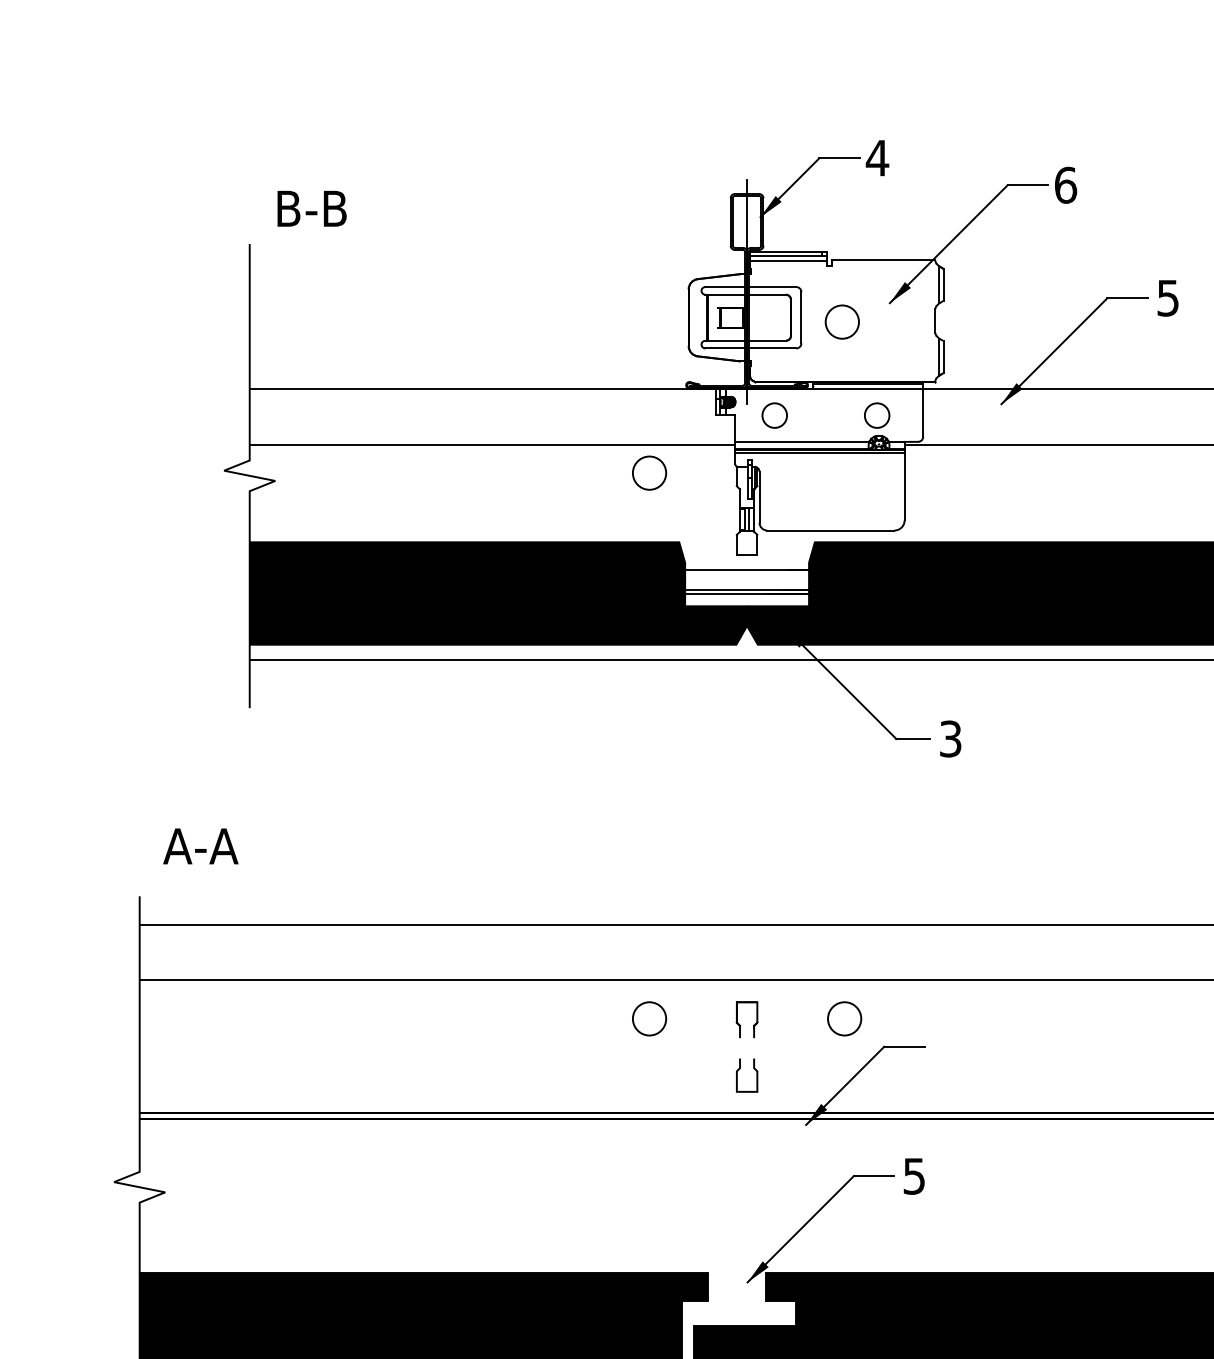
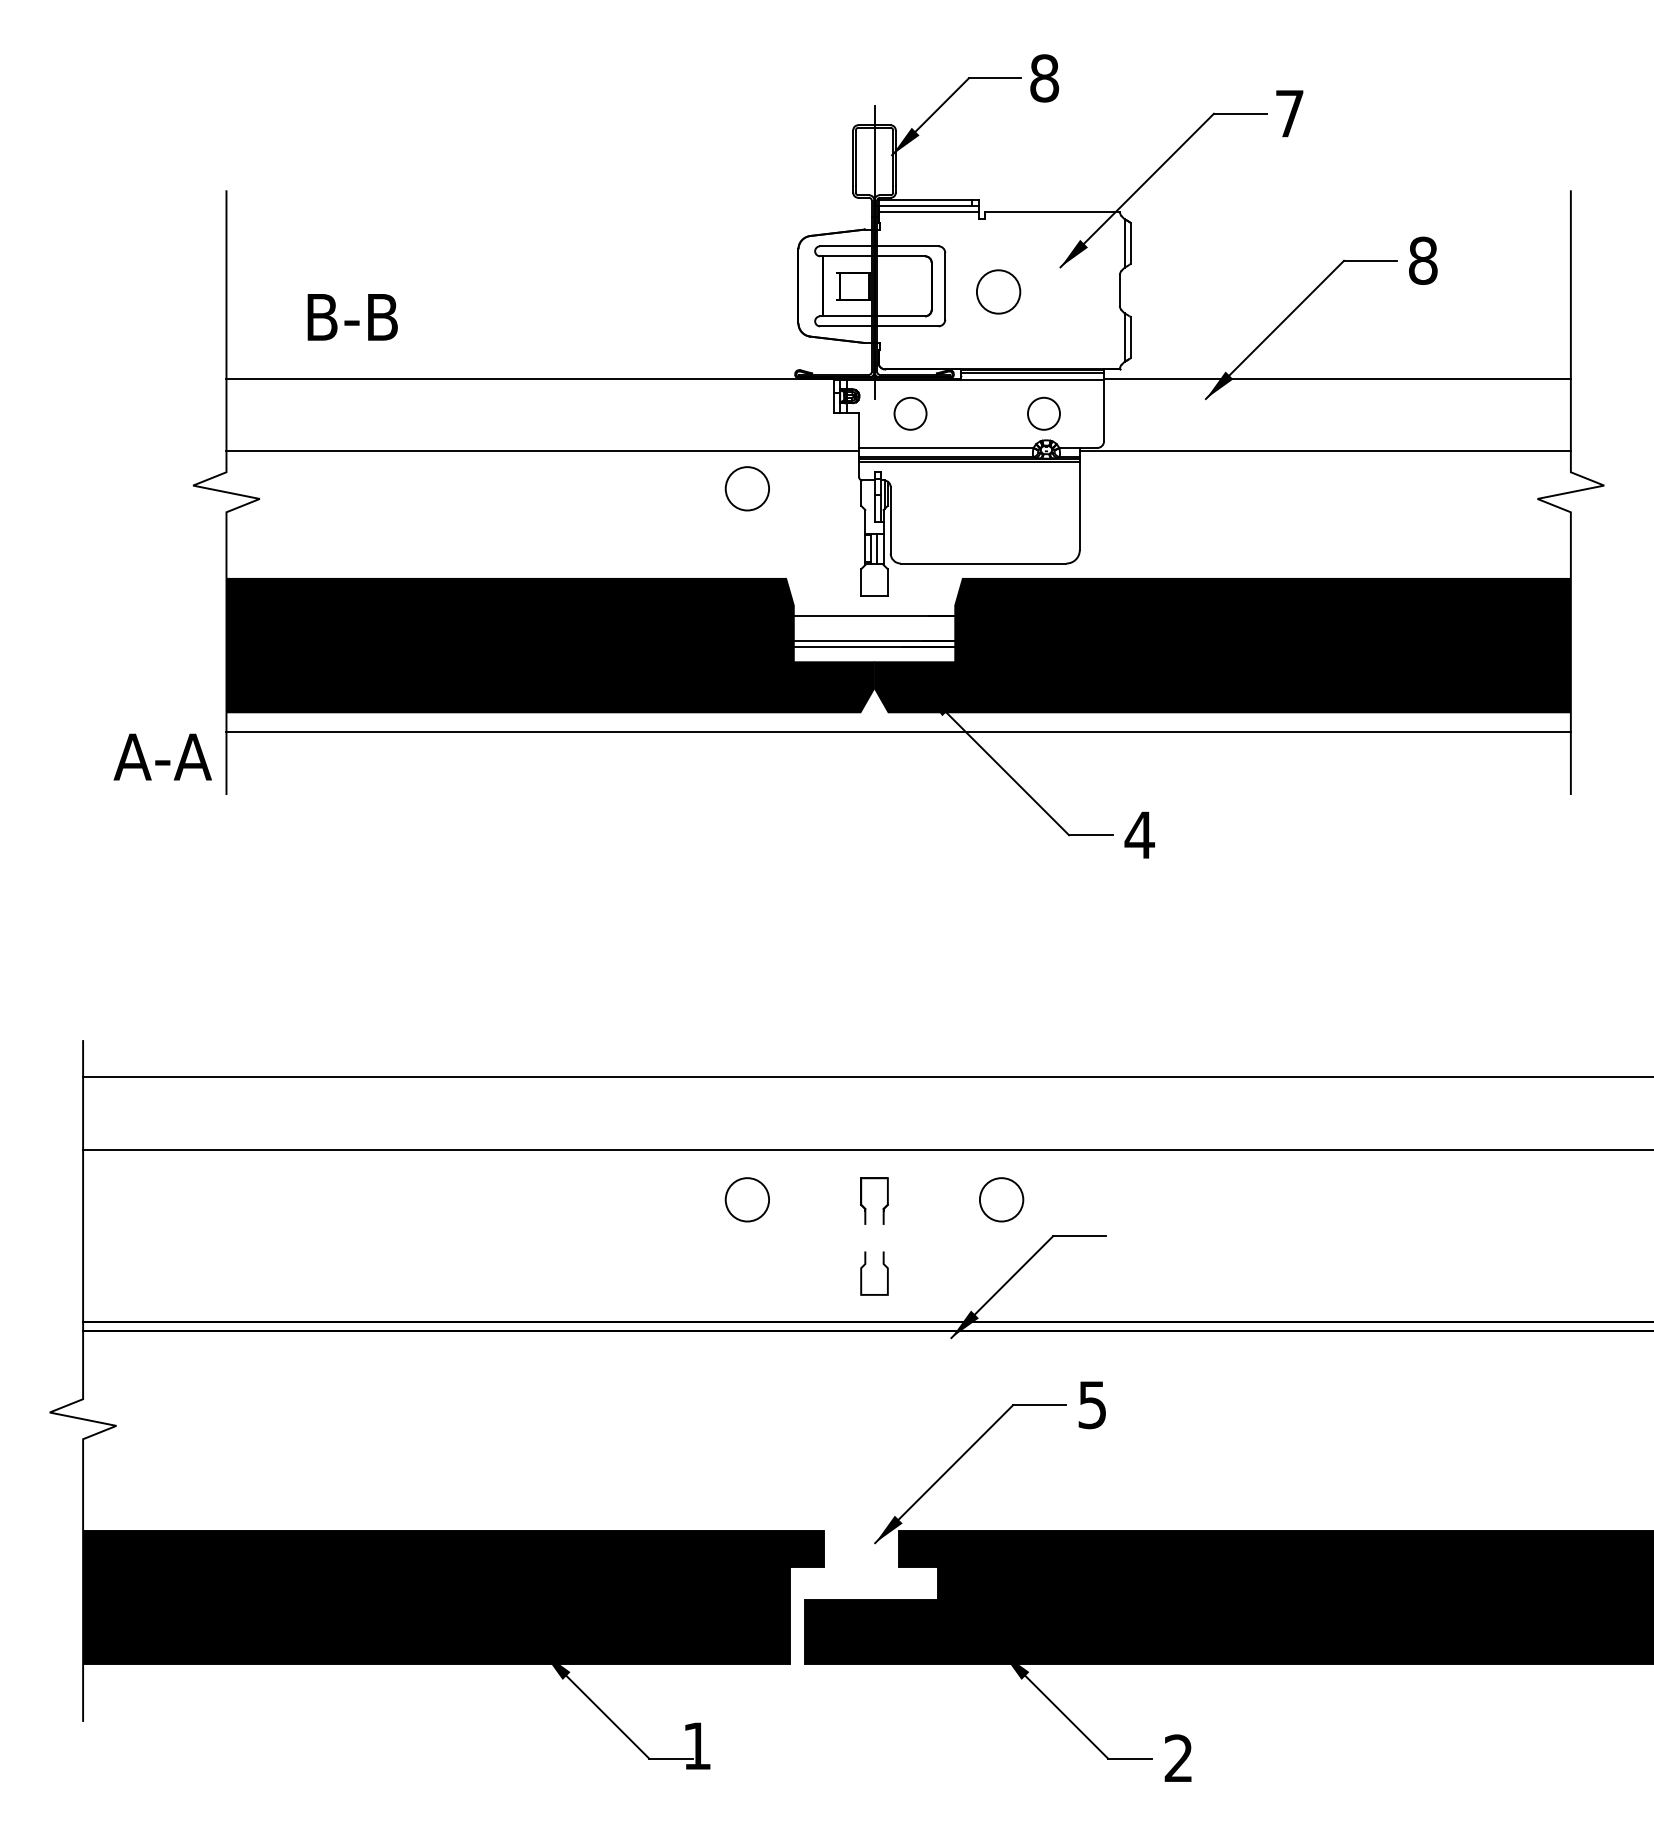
text: (877, 158) -> (1044, 78), 4 -> 8
text: (1065, 185) -> (1289, 113), 6 -> 7
text: (311, 208) -> (352, 317), moved
text: (1168, 297) -> (1423, 260), 5 -> 8
text: (950, 739) -> (1139, 835), 3 -> 4
text: (200, 845) -> (162, 756), moved

